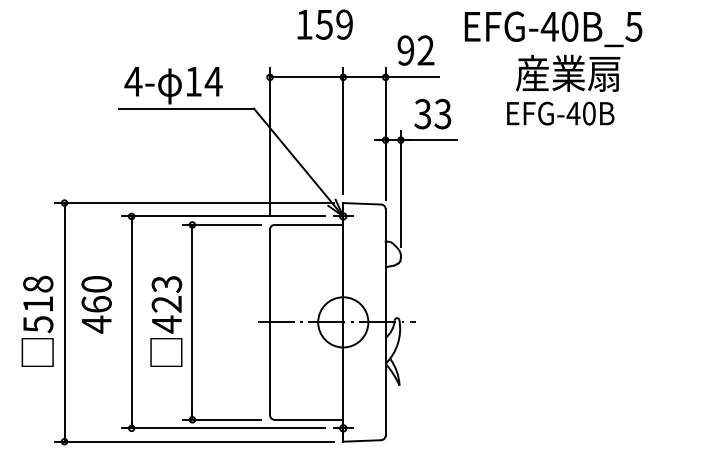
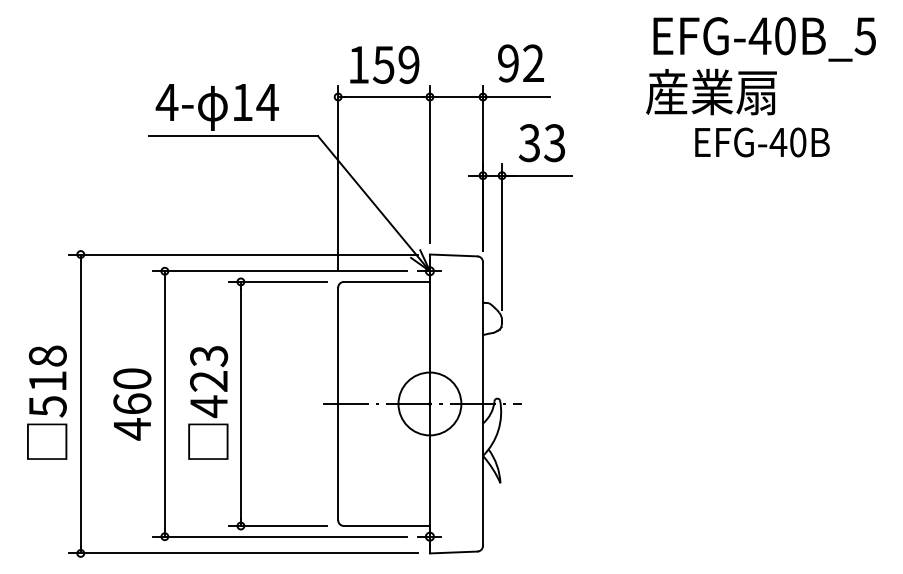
text: (324, 24) -> (383, 64), moved
text: (553, 29) -> (764, 39), moved
text: (560, 113) -> (762, 142), moved
text: (96, 304) -> (132, 404), moved

